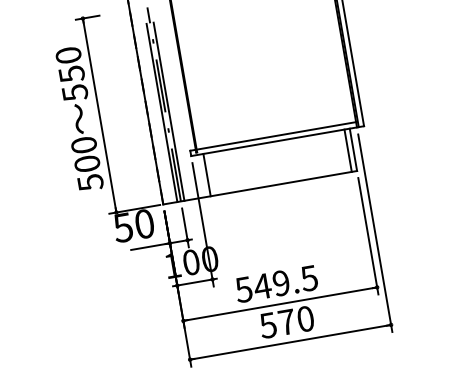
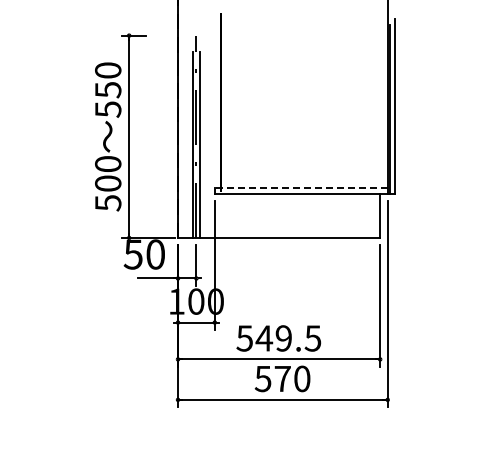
line: (272, 136) -> (300, 188), solid -> dashed
line: (347, 150) -> (374, 215), removed
line: (206, 174) -> (227, 215), removed

